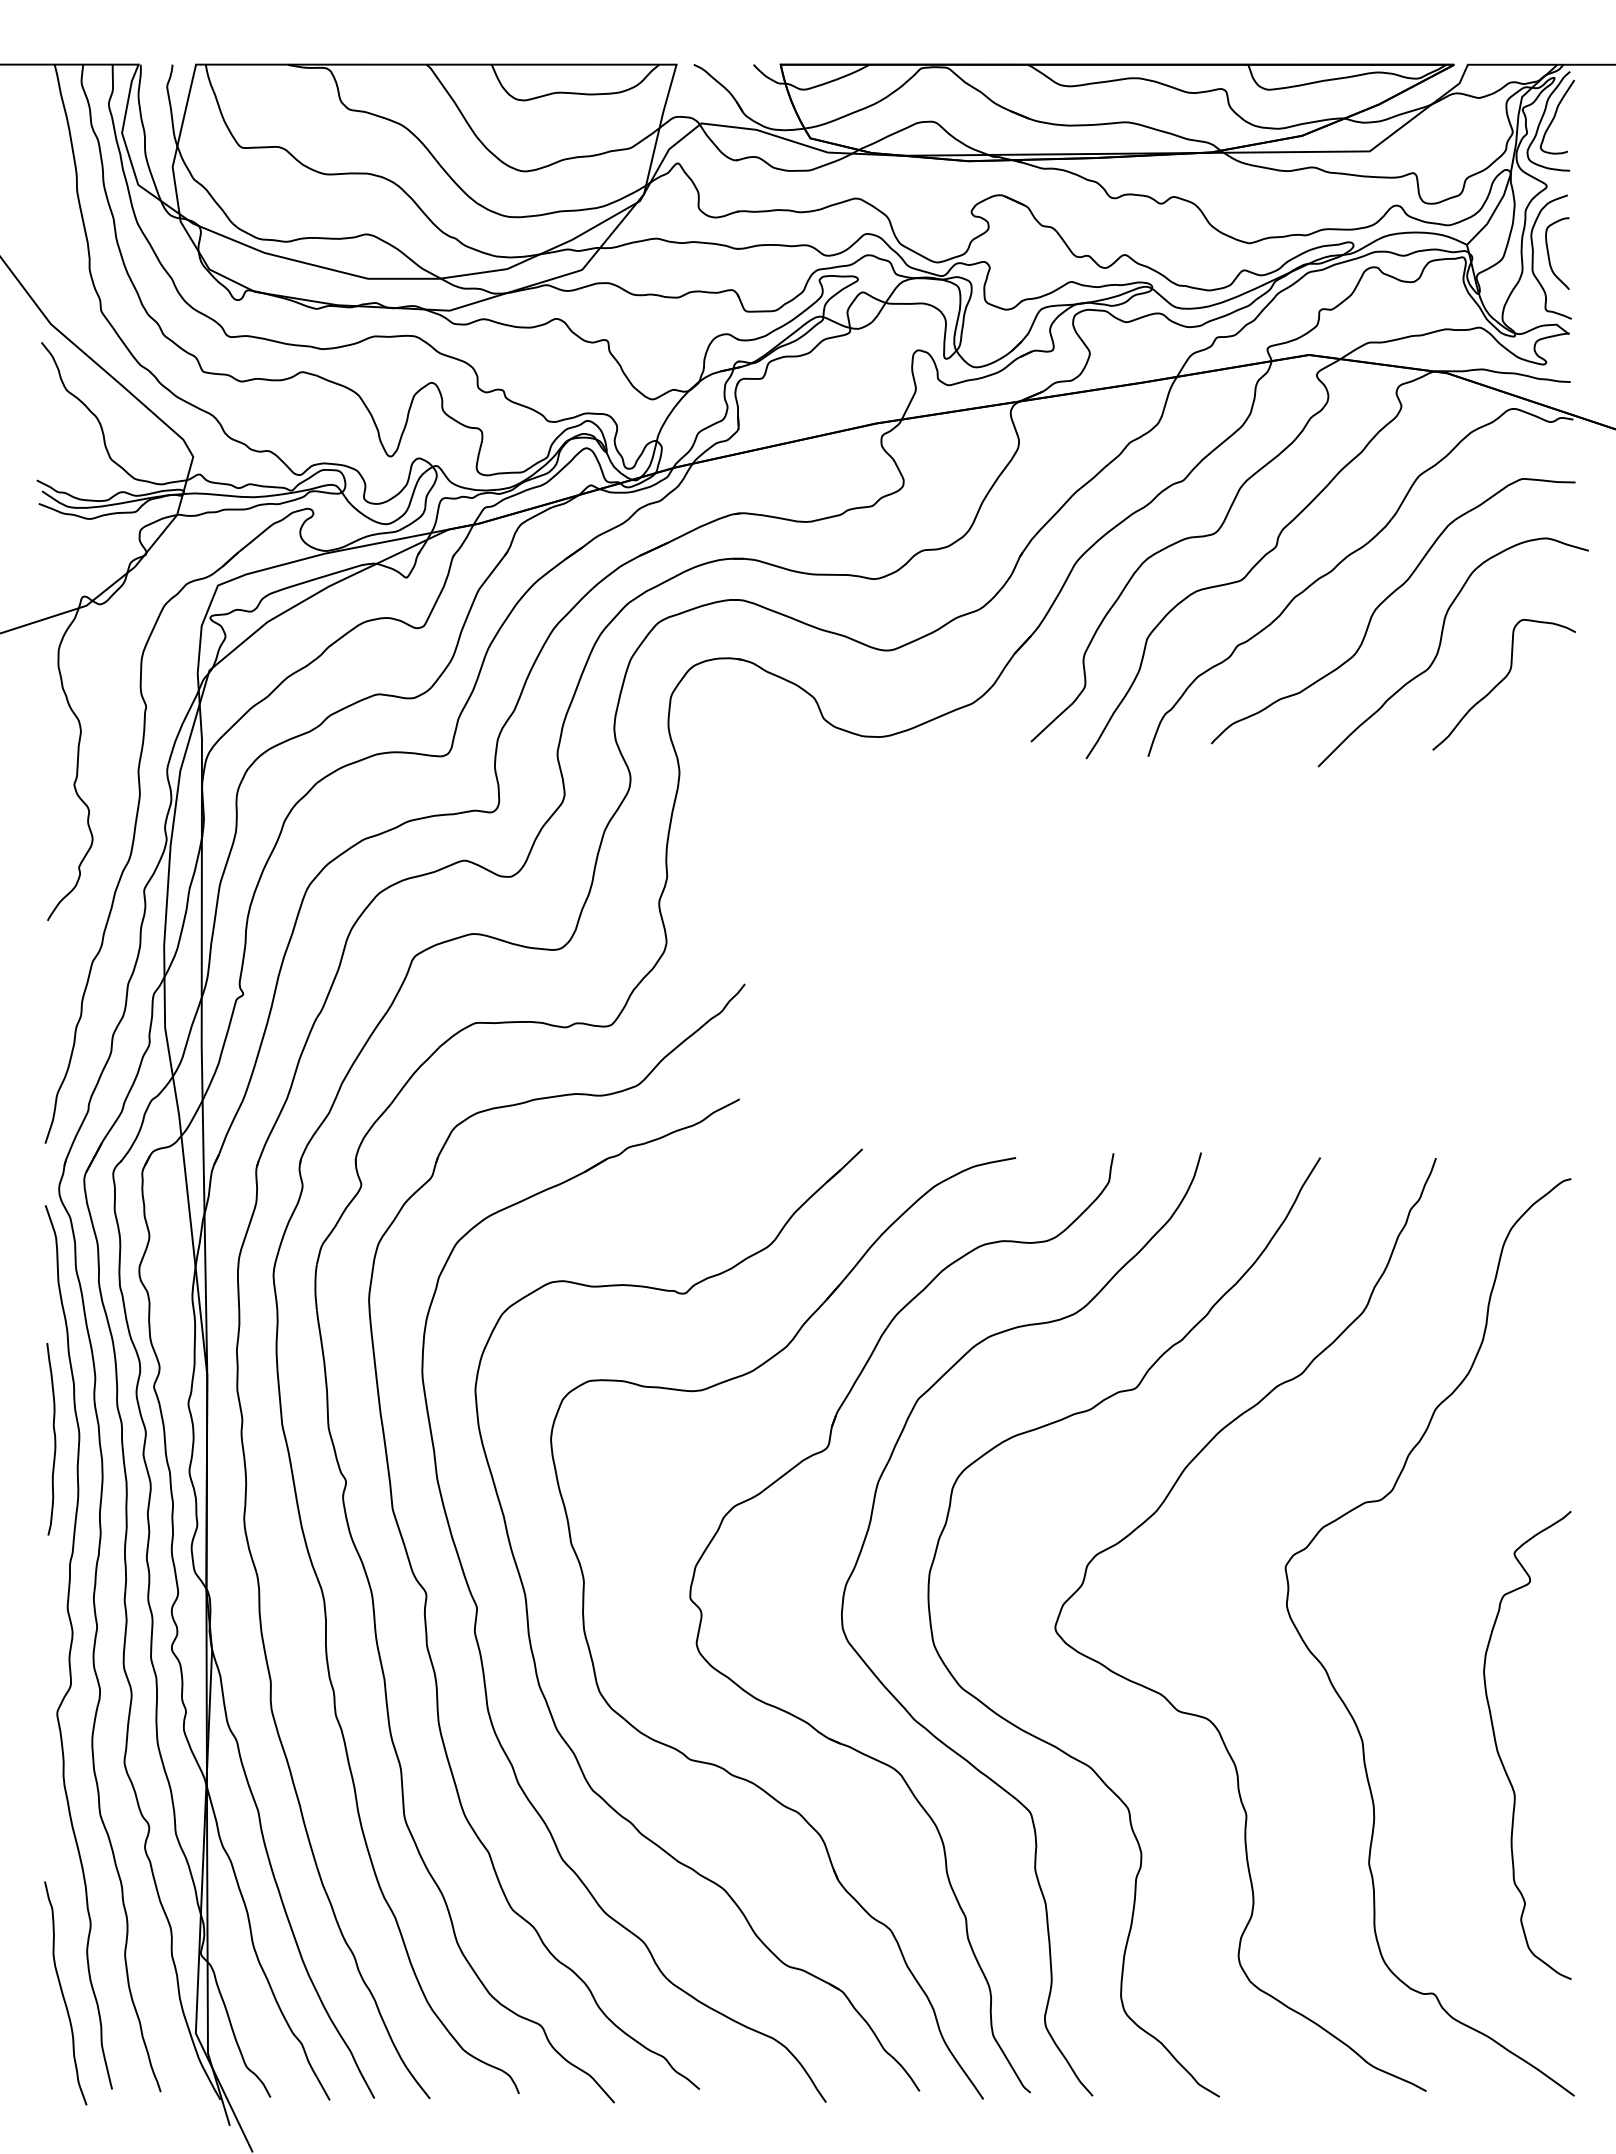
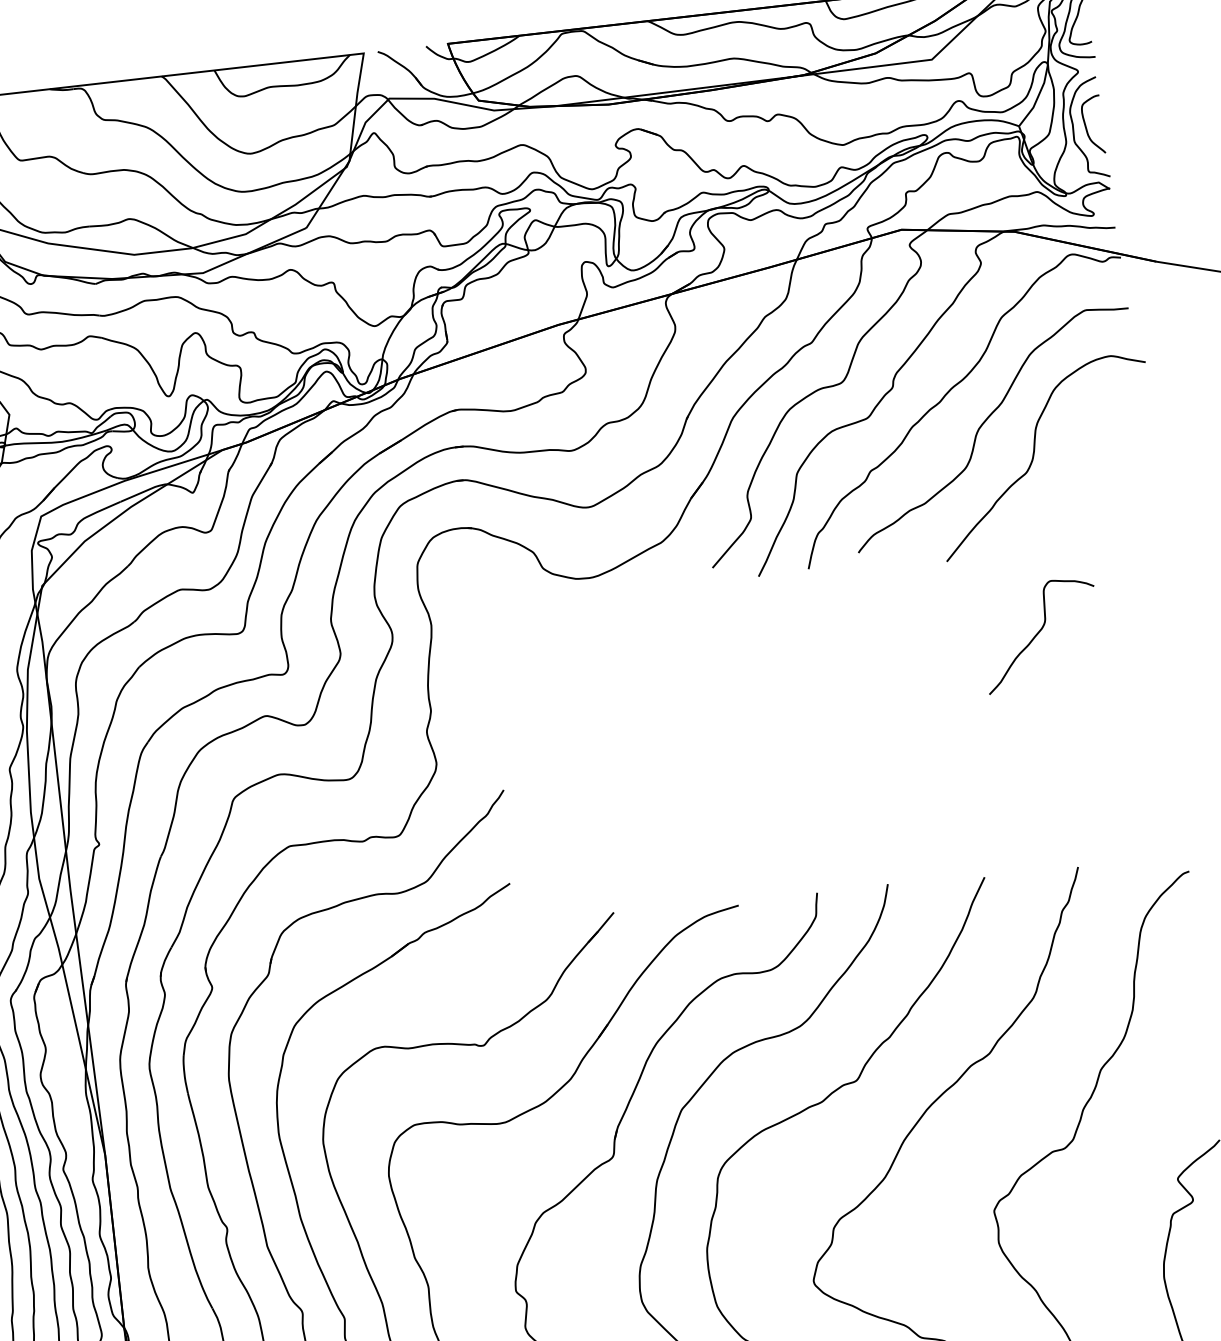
curve: (1501, 682) -> (1038, 633), moved

